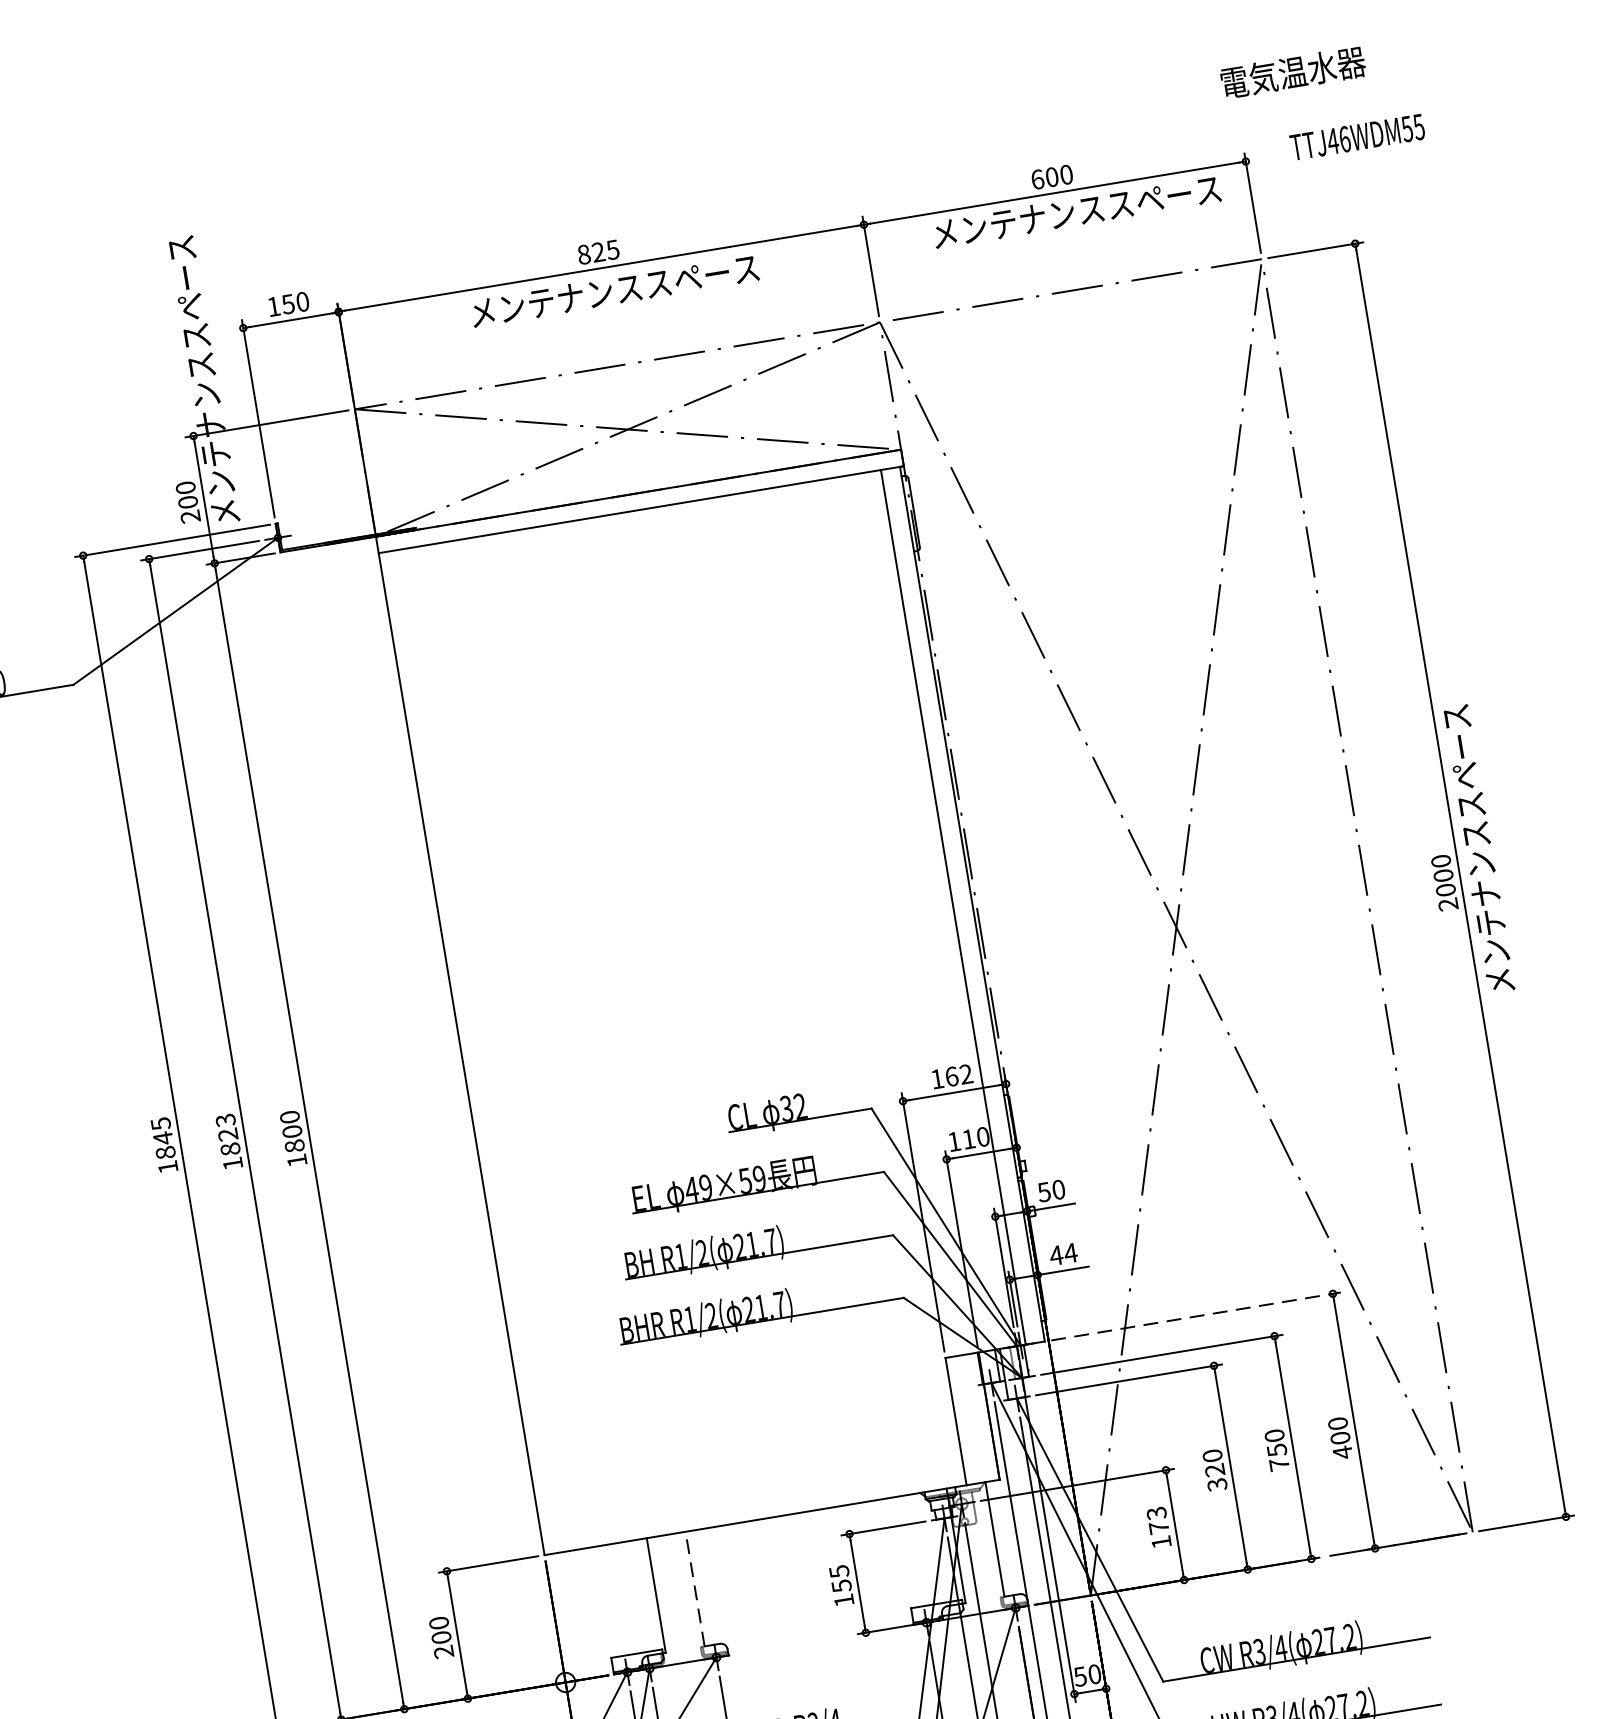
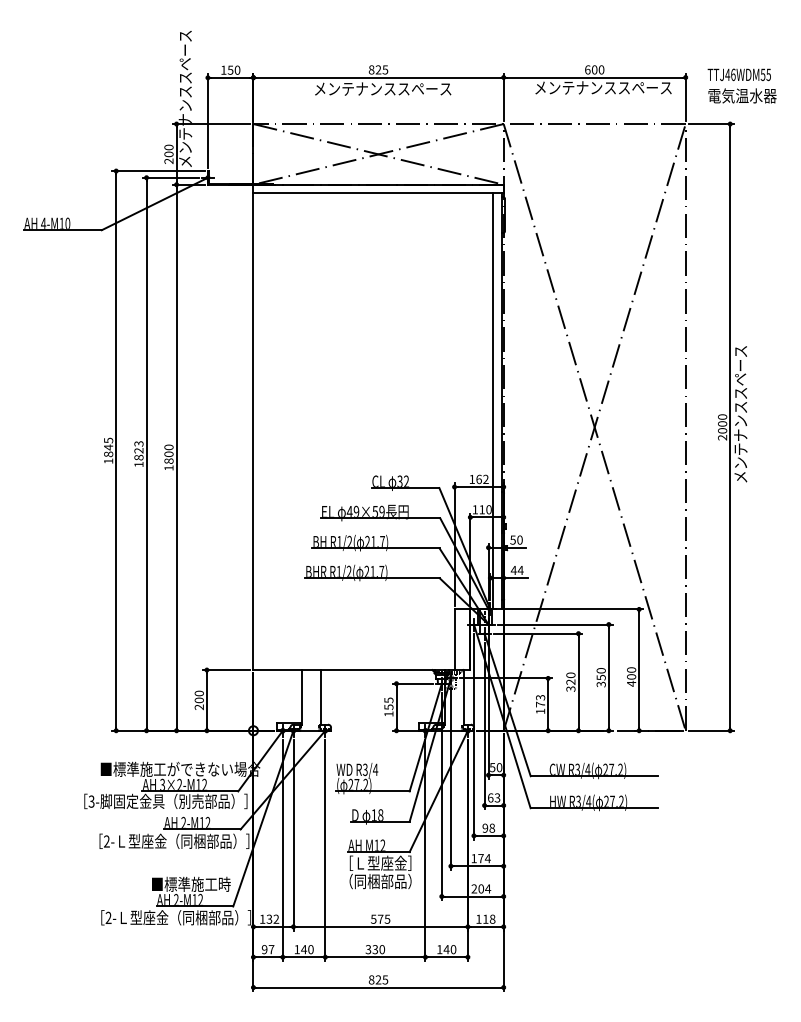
text: (1293, 71) -> (742, 95), moved
line: (1197, 1316) -> (574, 609), dashed -> solid
text: (1277, 1464) -> (600, 684), 750 -> 350
line: (694, 1587) -> (320, 696), dashed -> solid

